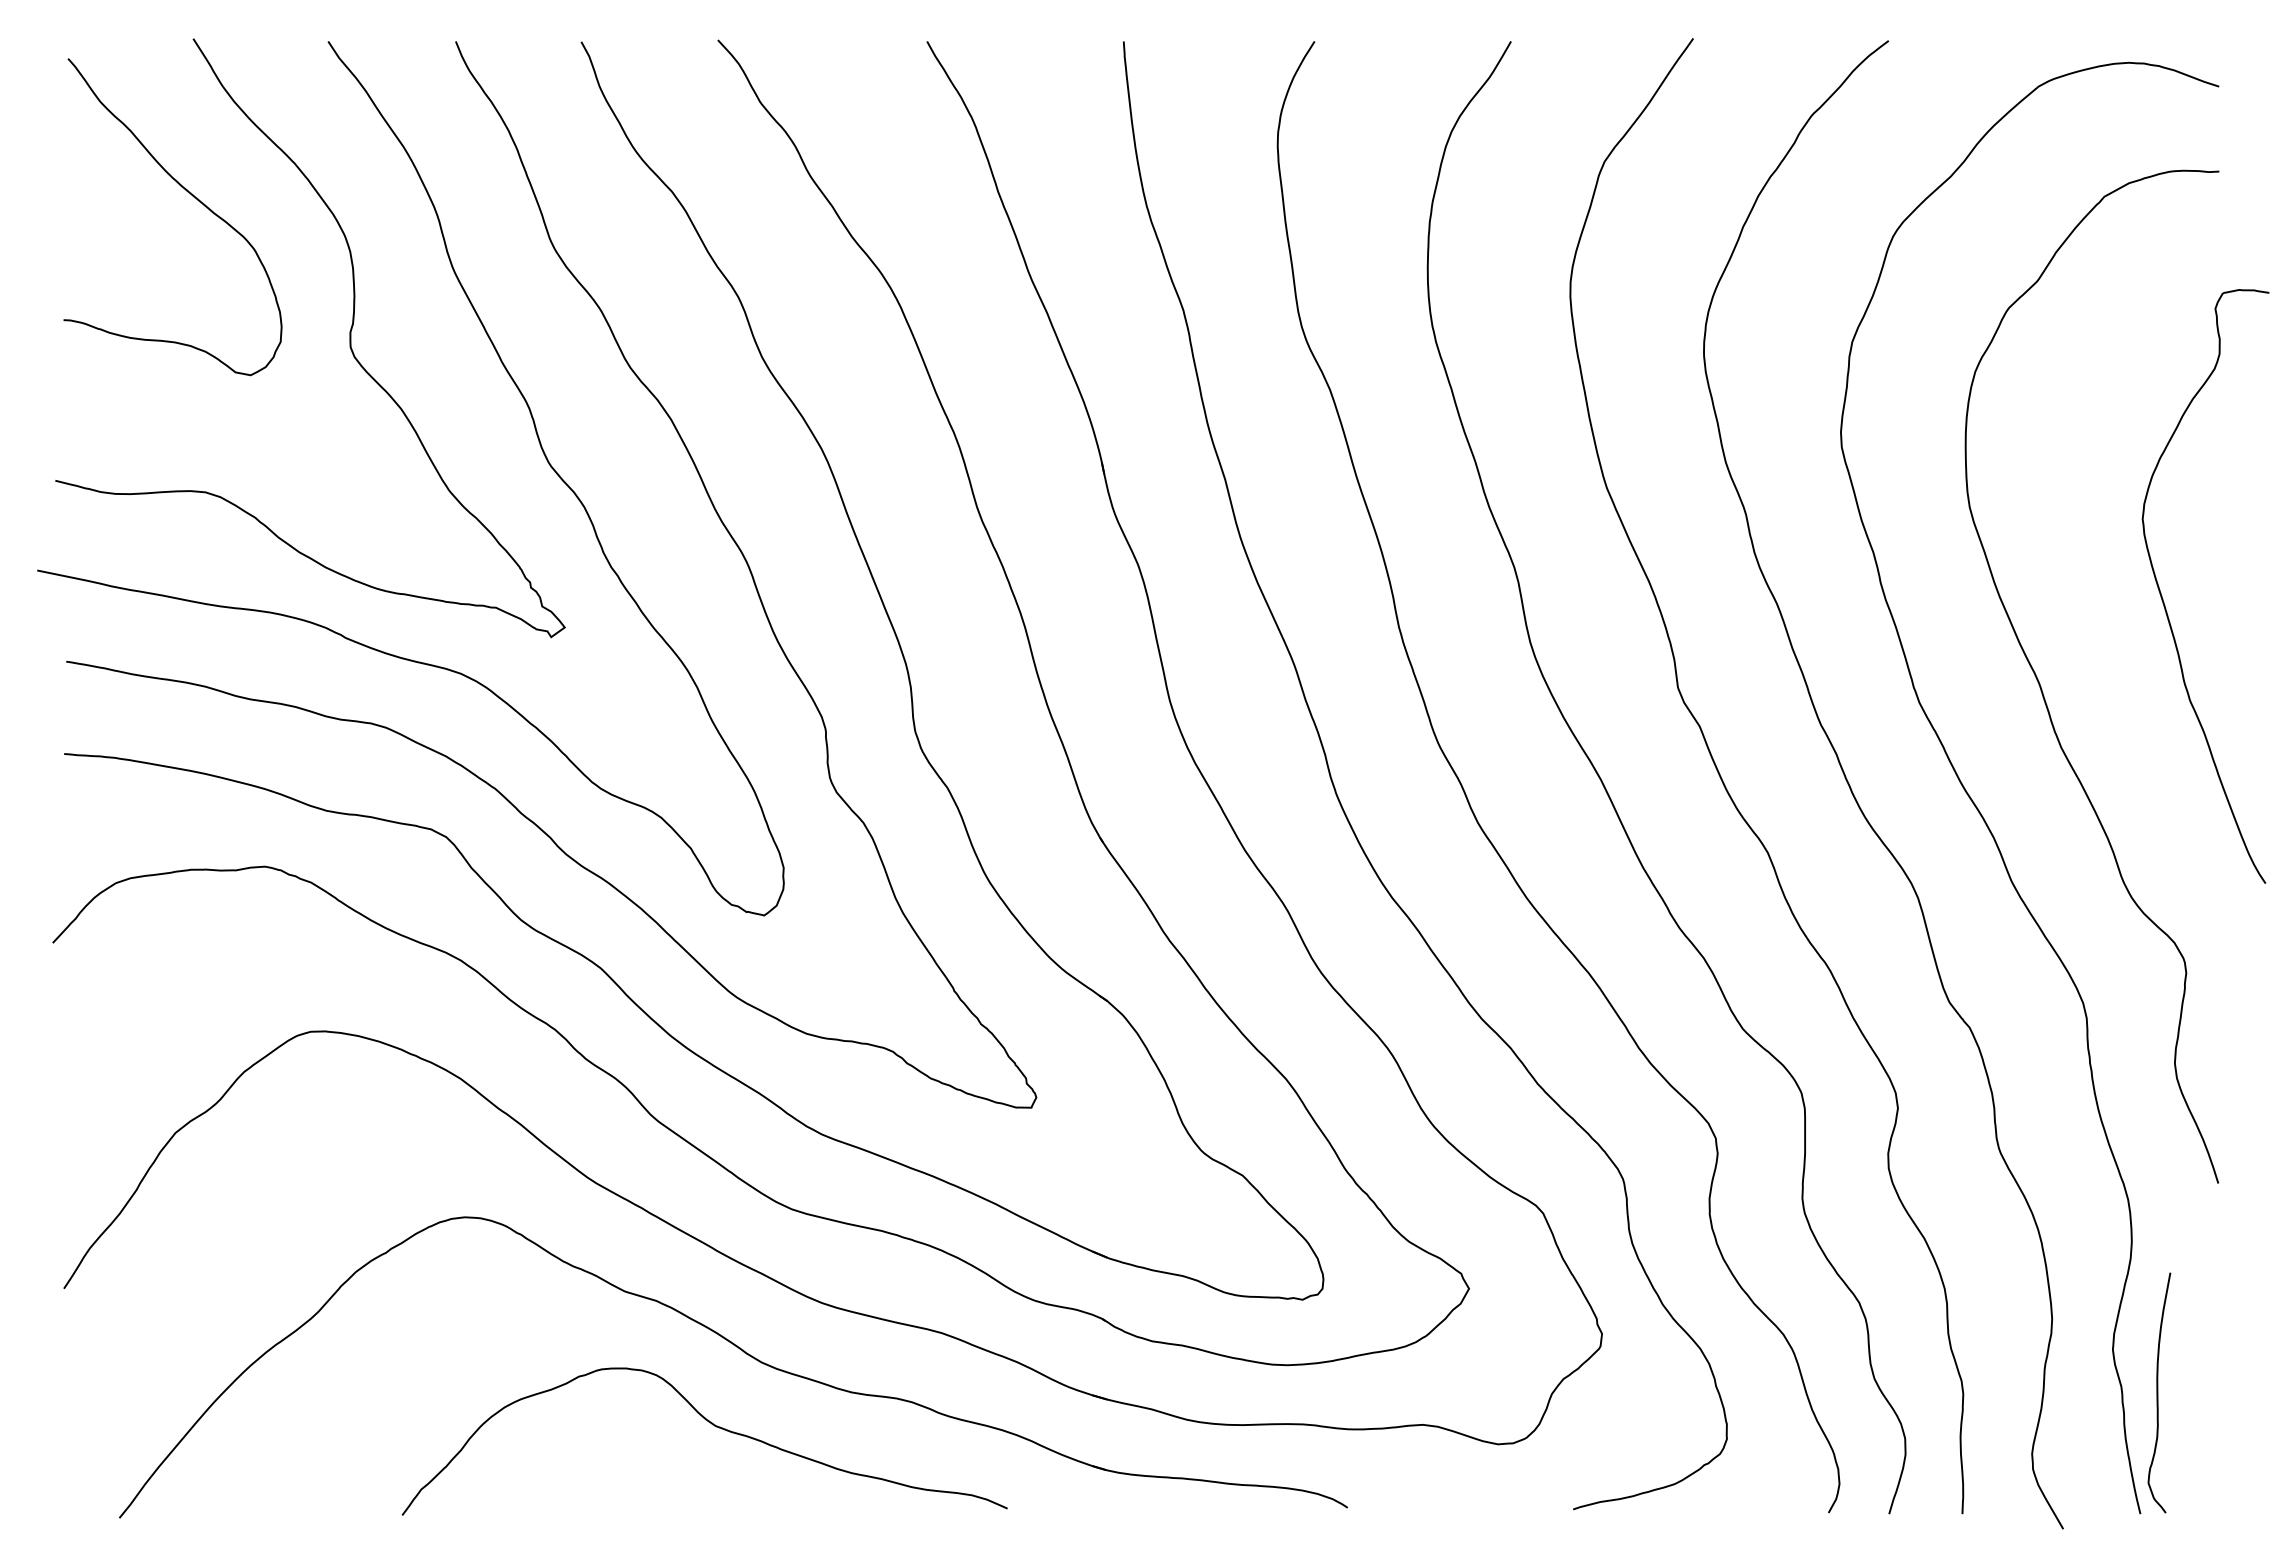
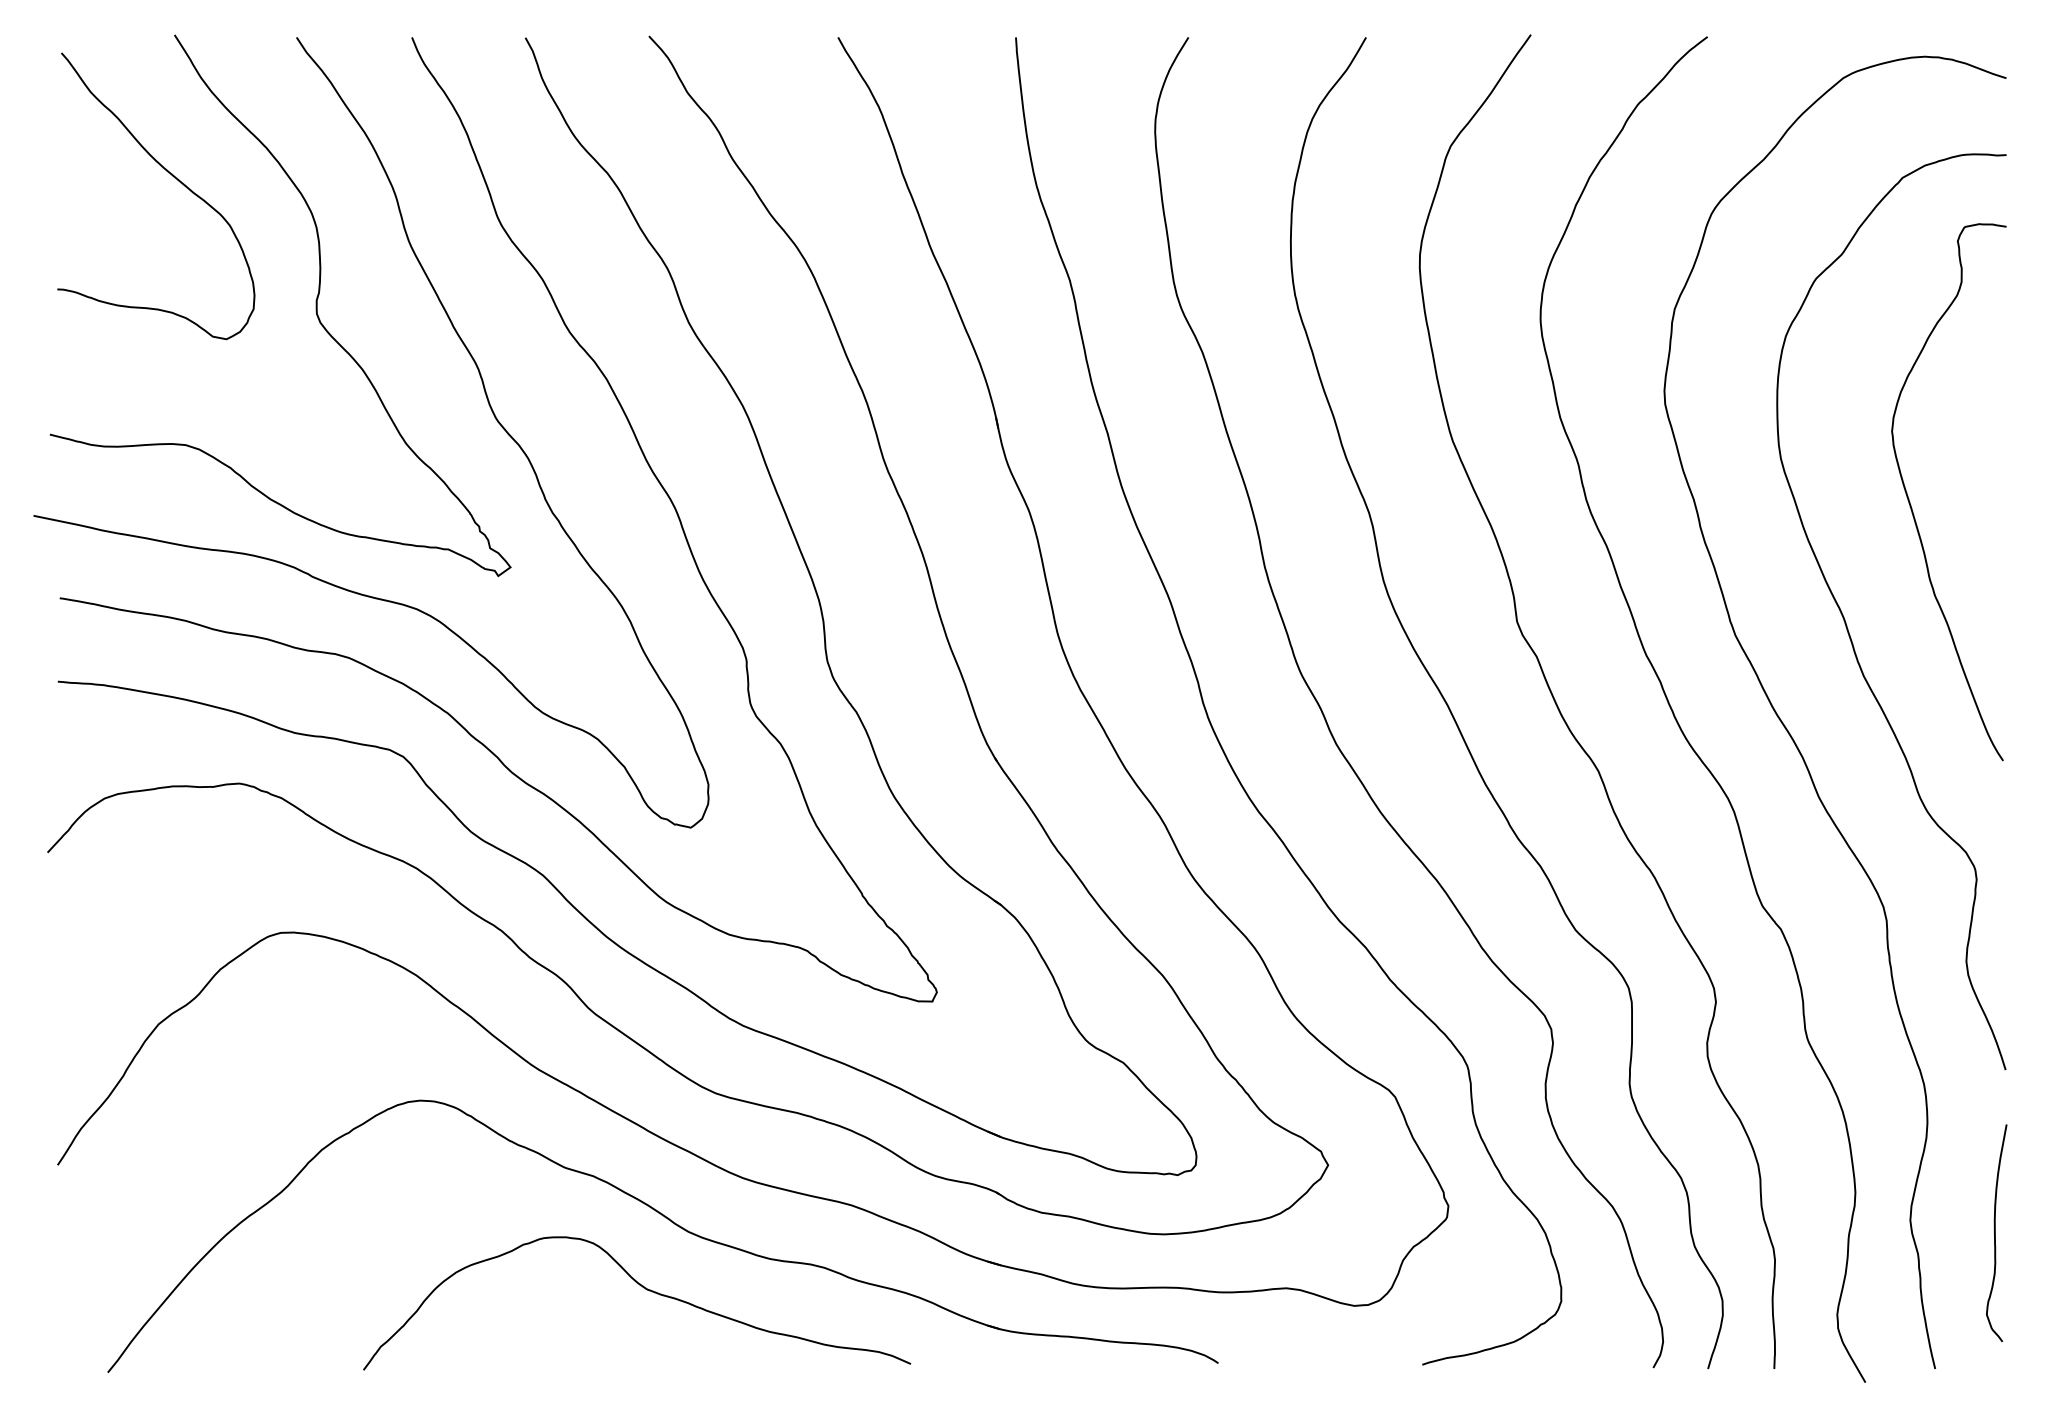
curve: (2162, 595) -> (1909, 500), moved
curve: (2158, 1392) -> (1995, 1232), moved

